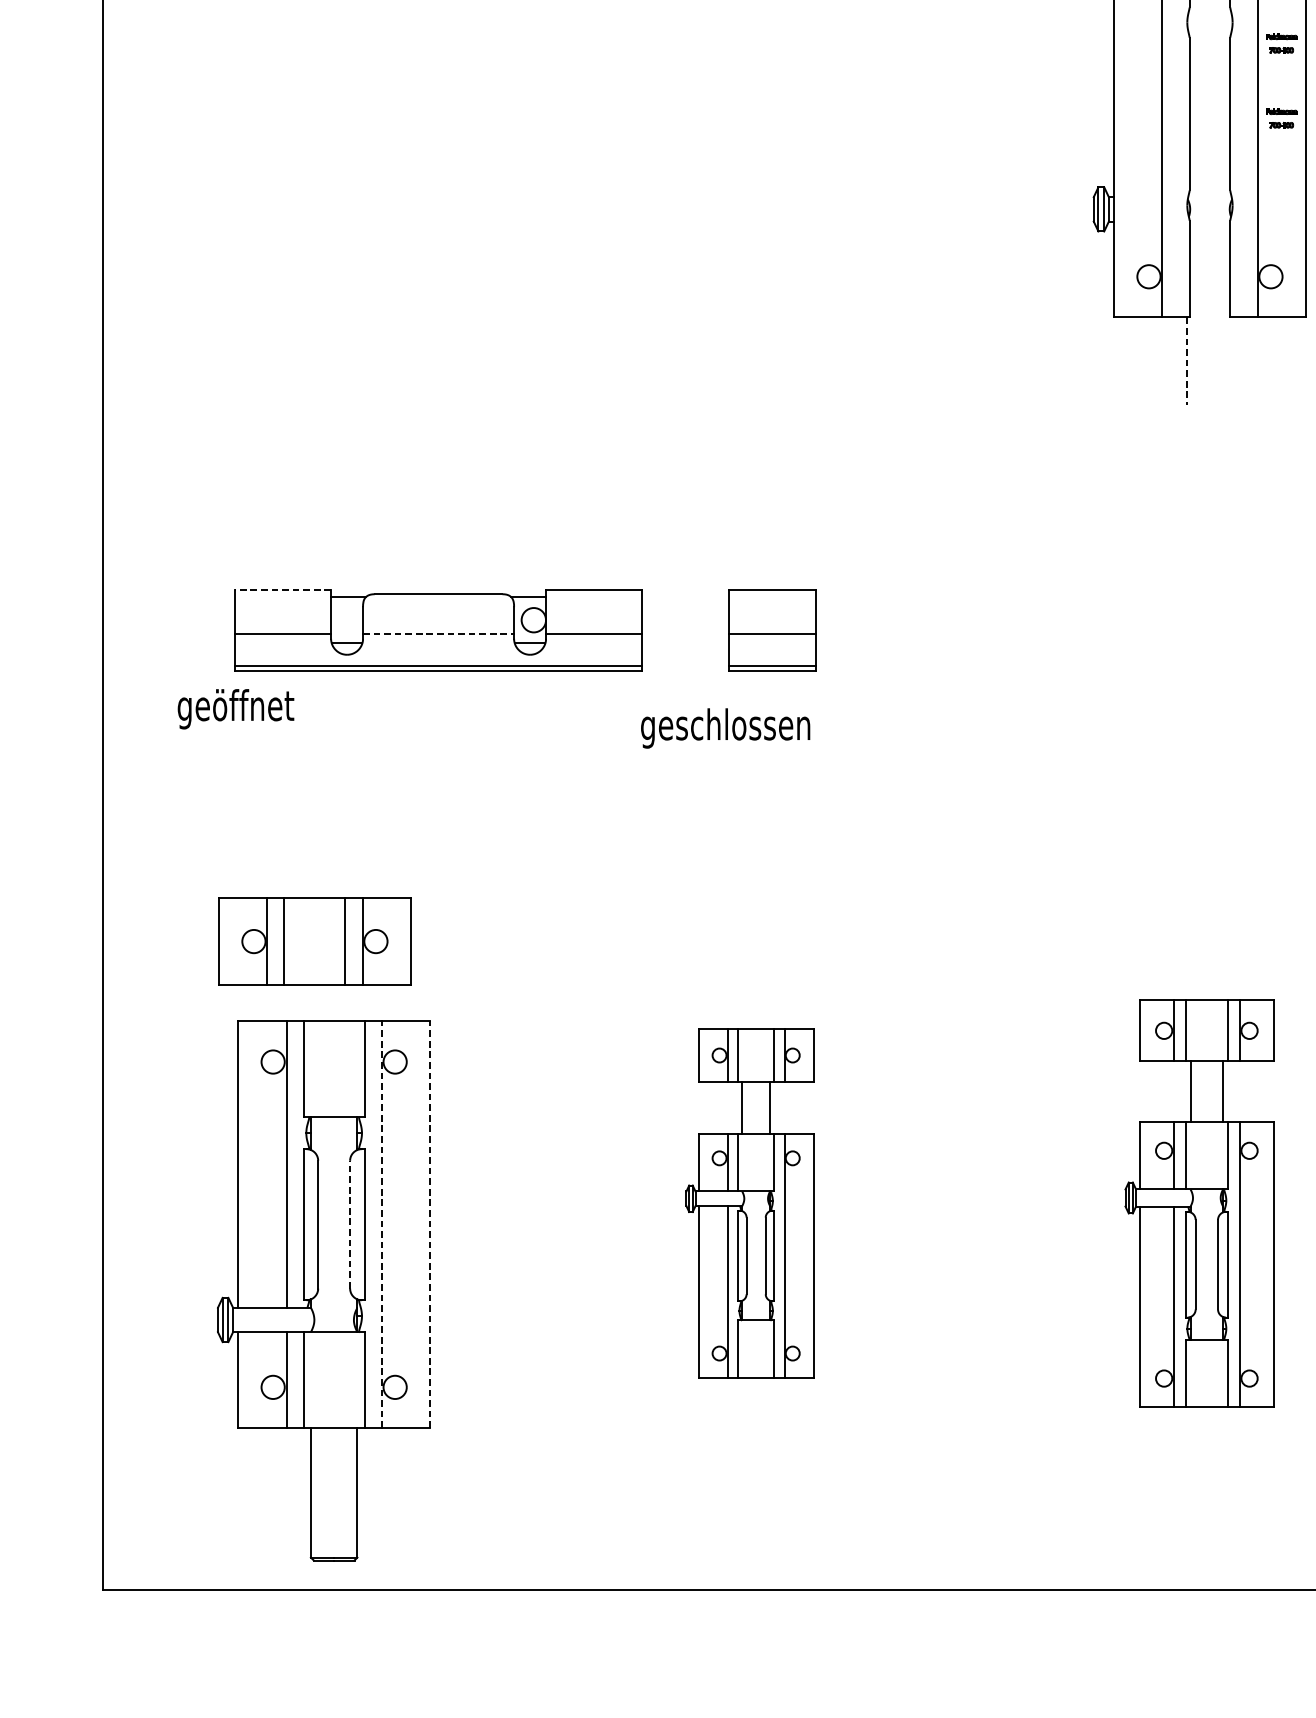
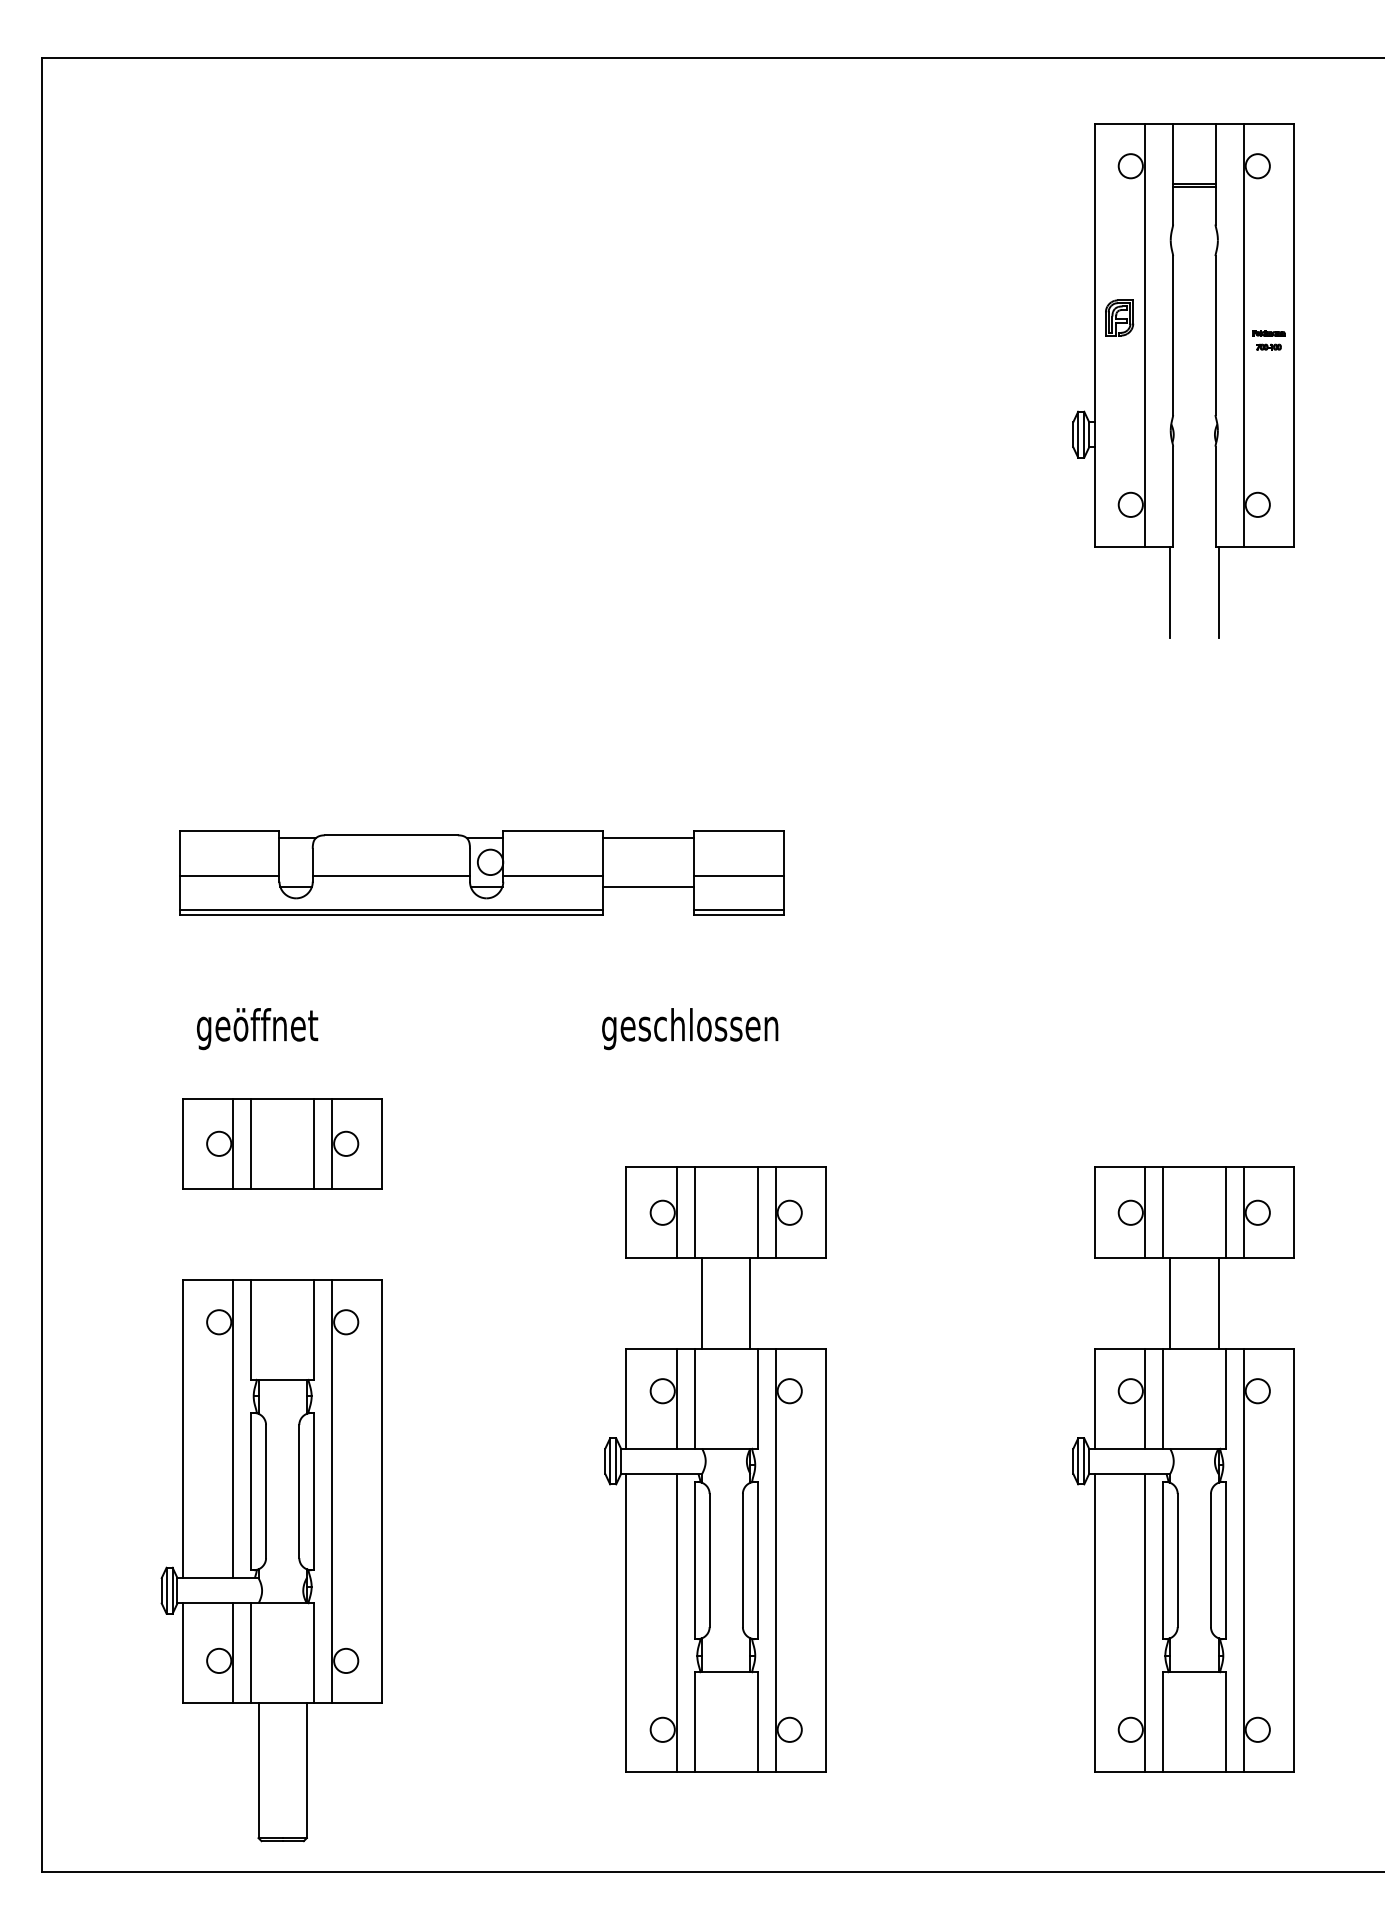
part: (1281, 43) -> (1268, 262), removed
part: (1138, 96) -> (1119, 317), added
line: (1233, 360) -> (1218, 592), added
line: (1187, 361) -> (1170, 593), dashed -> solid
line: (283, 589) -> (229, 830), dashed -> solid
line: (685, 597) -> (648, 838), added
line: (438, 633) -> (391, 876), dashed -> solid
line: (685, 643) -> (648, 886), added
text: (235, 709) -> (257, 1029), moved
text: (725, 728) -> (690, 1029), moved
part: (314, 941) -> (282, 1143), moved
part: (749, 1203) -> (715, 1469), size x1.67
part: (1199, 1203) -> (1183, 1469), size x1.43
line: (350, 1224) -> (299, 1491), dashed -> solid
line: (382, 1224) -> (332, 1491), dashed -> solid
line: (430, 1224) -> (382, 1491), dashed -> solid

